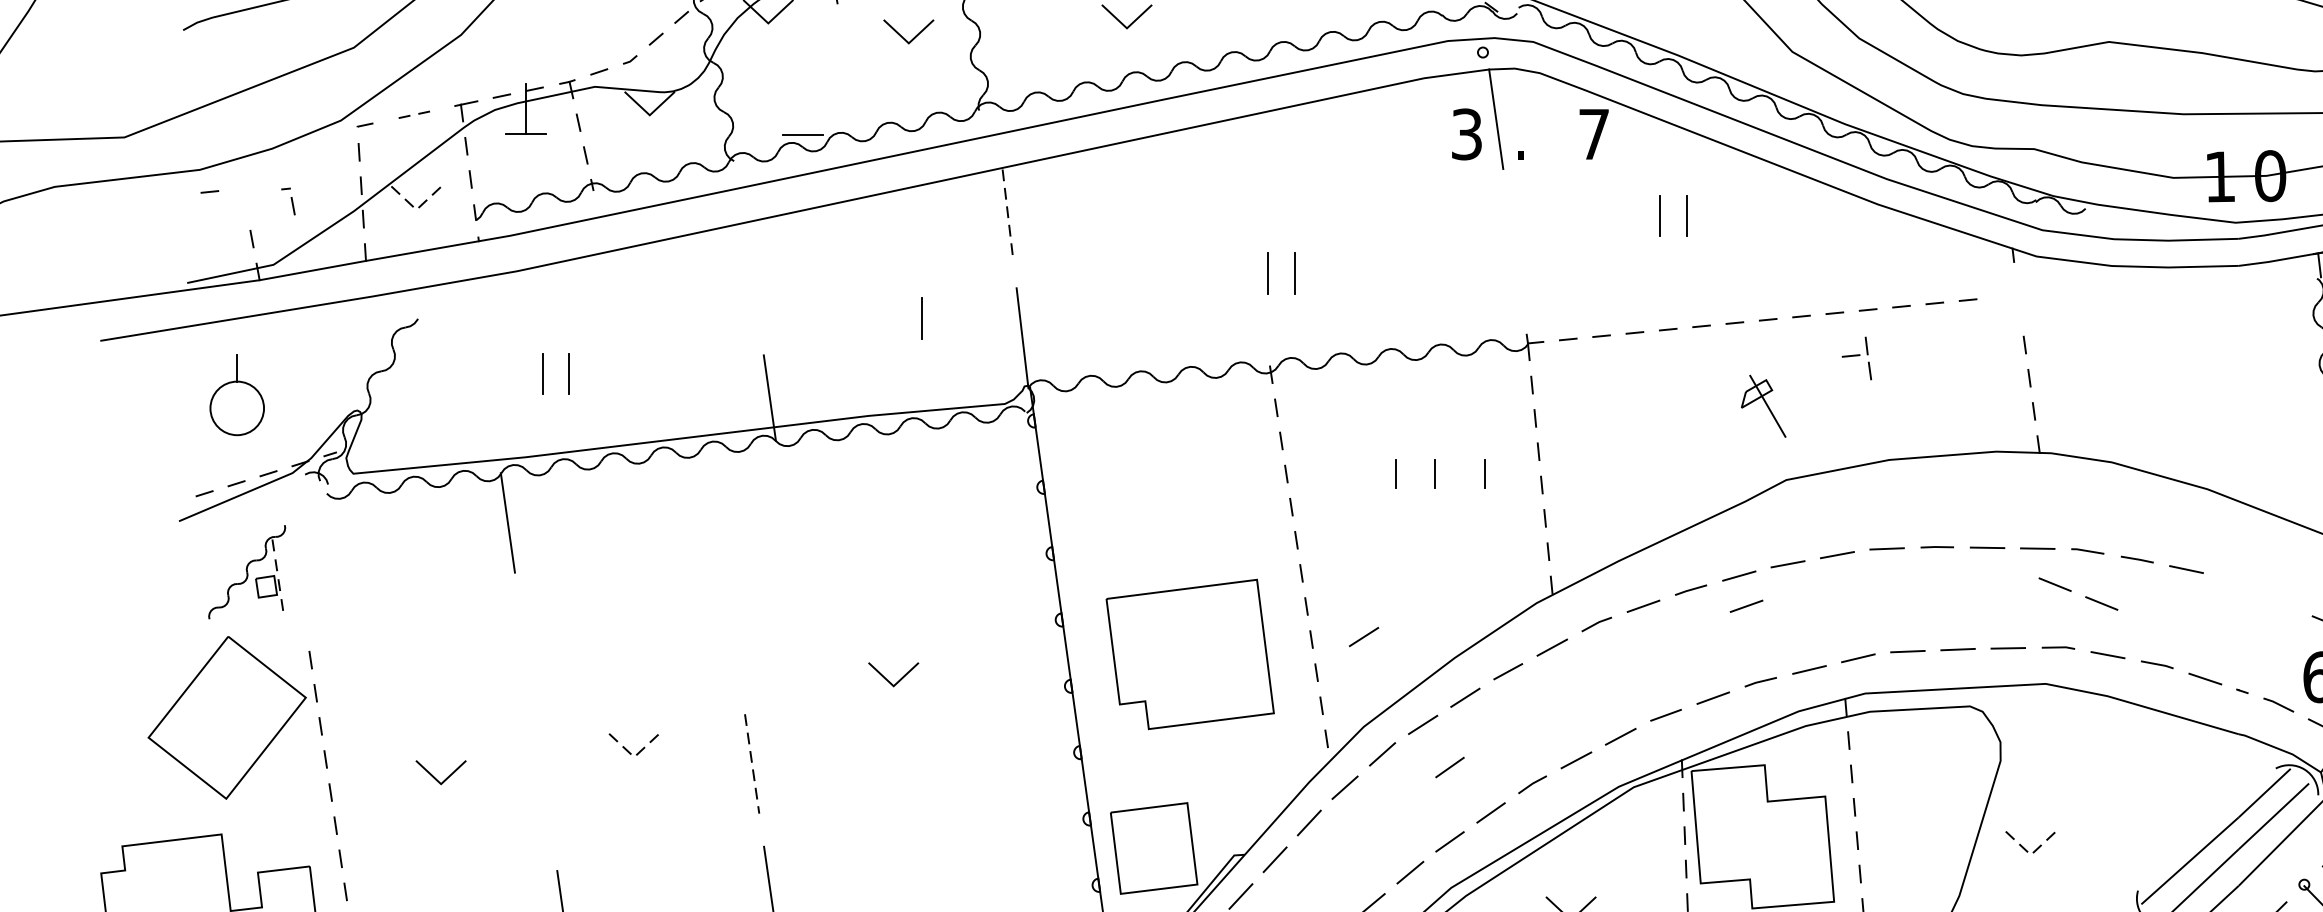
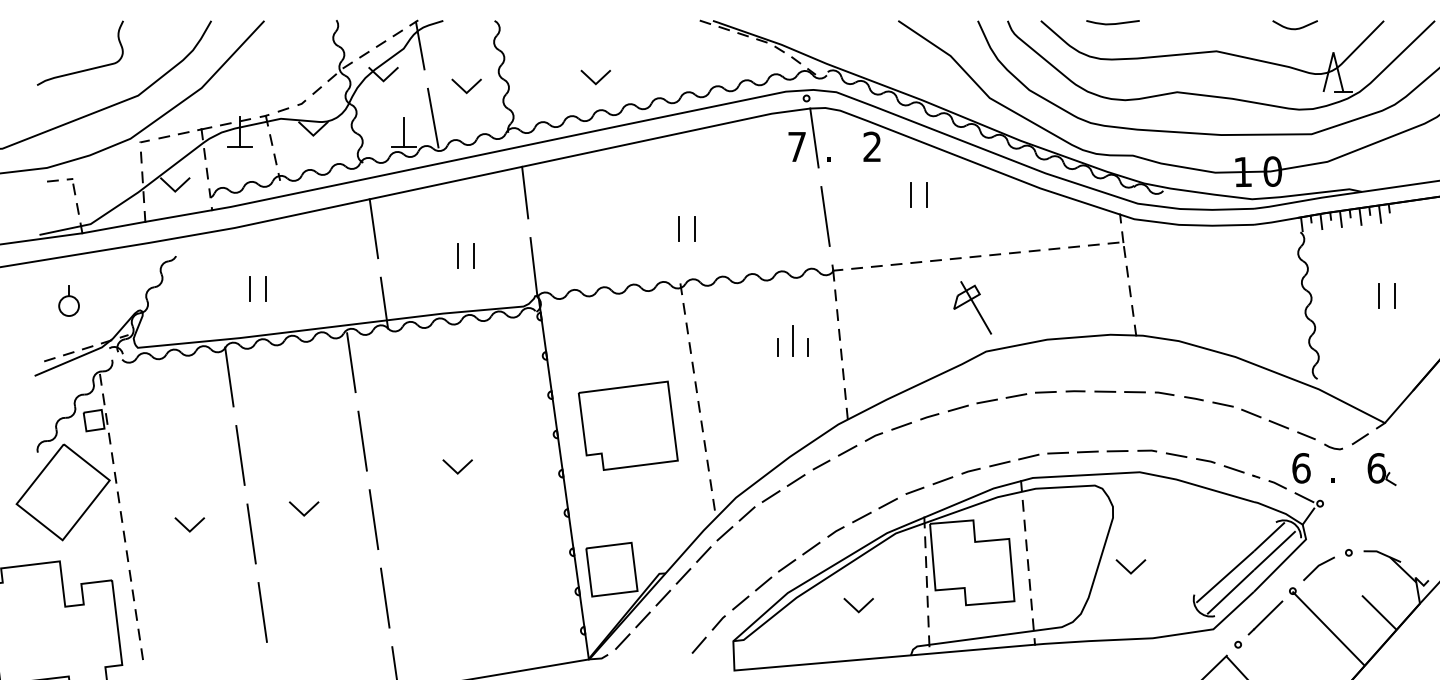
line: (851, 84) -> (432, 117), added
line: (803, 109) -> (404, 132), added
part: (413, 115) -> (173, 135), size x1.67
text: (1465, 133) -> (796, 146), 3 -> 7
text: (1592, 133) -> (871, 146), 7 -> 2
part: (288, 201) -> (71, 186), moved
line: (416, 209) -> (175, 191), dashed -> solid
line: (1008, 211) -> (525, 192), dashed -> solid
line: (1514, 251) -> (825, 216), added
line: (751, 272) -> (373, 228), added
line: (893, 317) -> (457, 255), added
part: (1856, 358) -> (1116, 244), moved
part: (236, 393) -> (68, 300), size x0.62
part: (1763, 405) -> (972, 307), size x1.43
line: (1459, 463) -> (792, 341), added
line: (1394, 473) -> (754, 347), removed
line: (714, 498) -> (351, 362), added
part: (246, 571) -> (74, 405), size x1.67
line: (2072, 591) -> (1261, 417), moved
line: (1746, 606) -> (962, 426), removed
line: (732, 630) -> (362, 440), added
line: (1362, 637) -> (735, 444), removed
part: (1188, 653) -> (627, 425), moved
line: (526, 655) -> (240, 455), added
line: (634, 756) -> (304, 515), dashed -> solid
line: (751, 763) -> (373, 519), dashed -> solid
line: (1449, 767) -> (786, 521), removed
line: (545, 787) -> (251, 533), added
line: (2030, 854) -> (1130, 573), dashed -> solid

